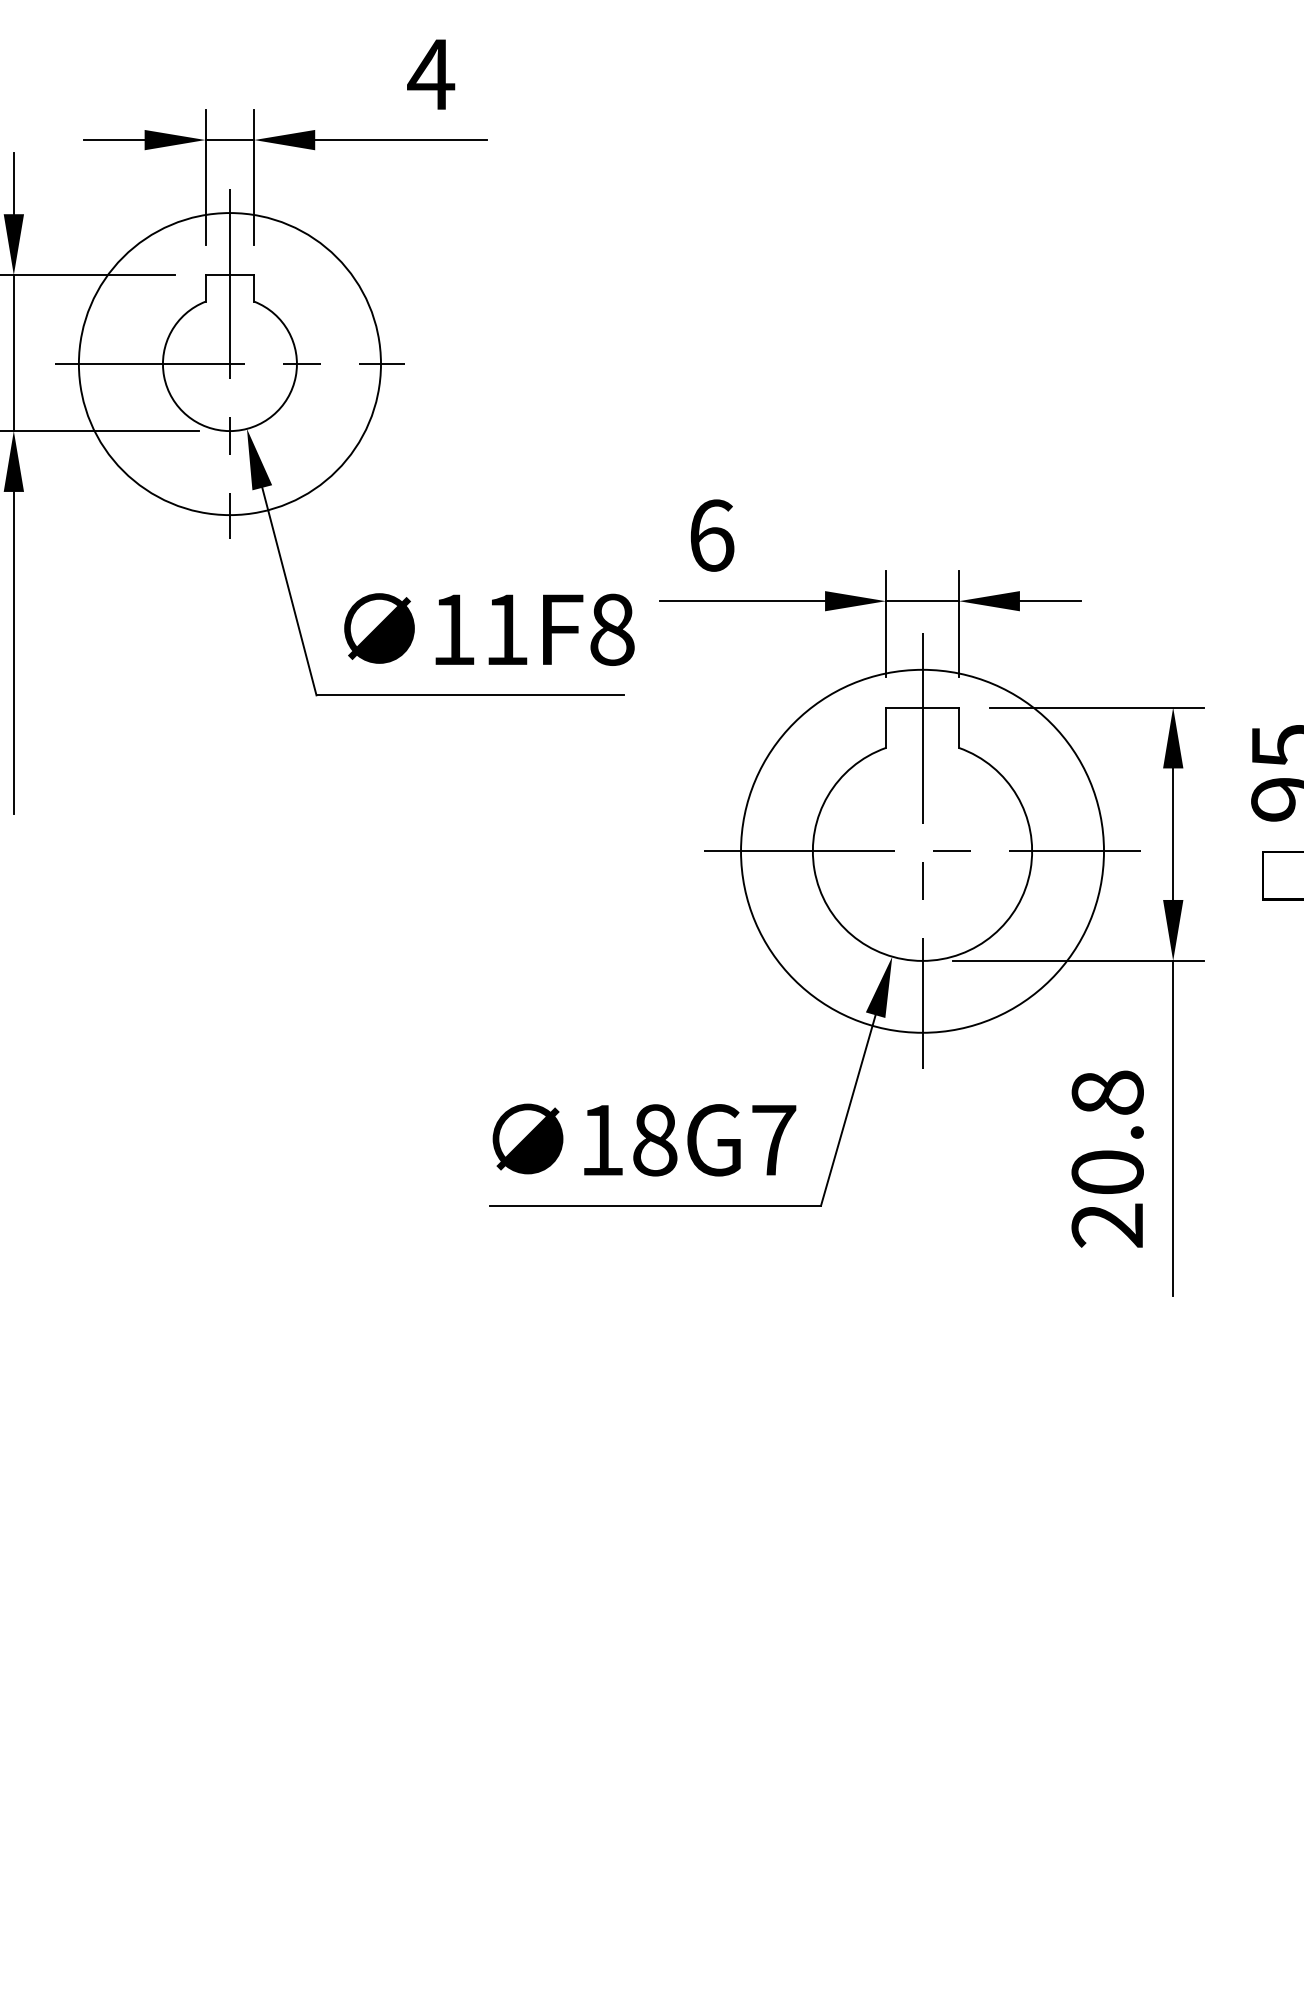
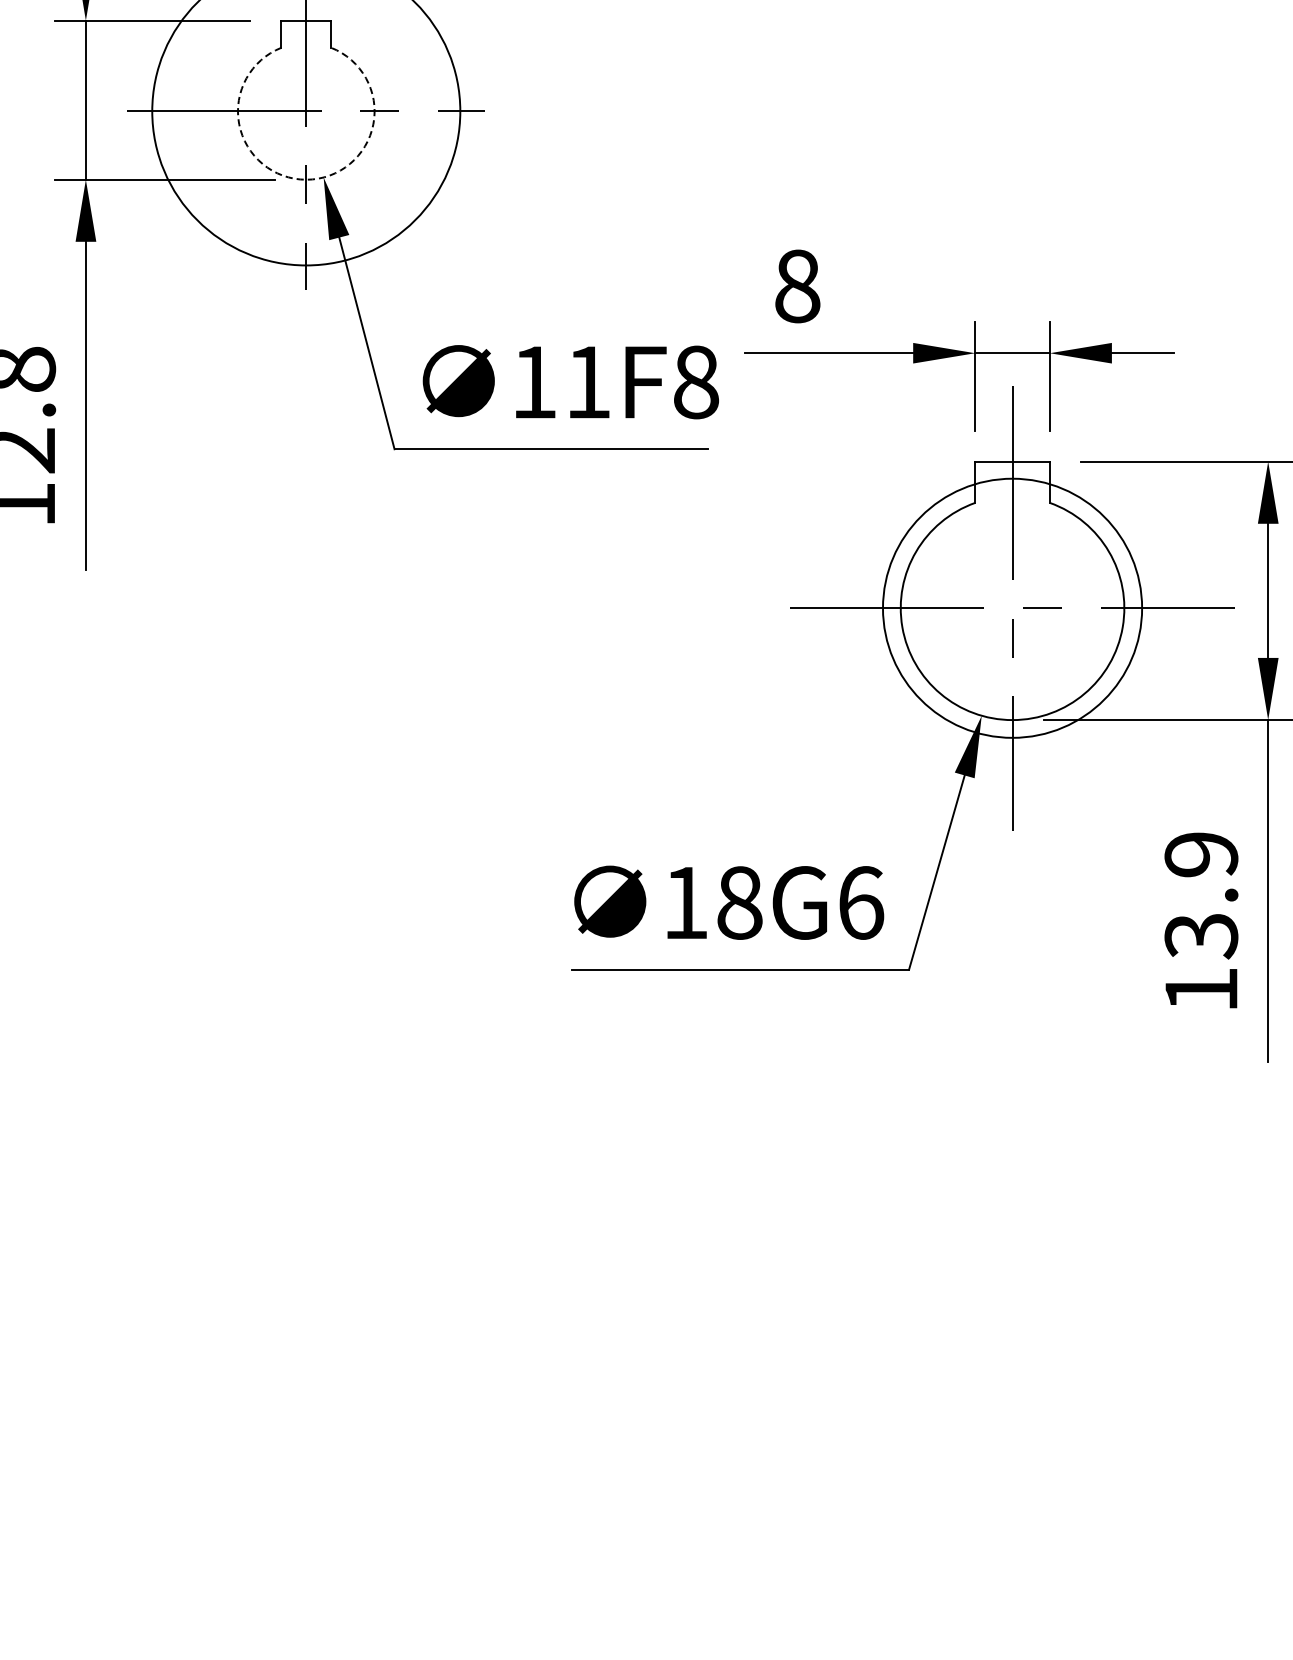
arc: (229, 431) -> (305, 180), solid -> dashed
text: (712, 535) -> (798, 286), 6 -> 8
circle: (922, 850) -> (1012, 607), size x0.7
text: (774, 1140) -> (861, 903), 18G7 -> 18G6
text: (1107, 1158) -> (1201, 921), 20.8 -> 13.9

